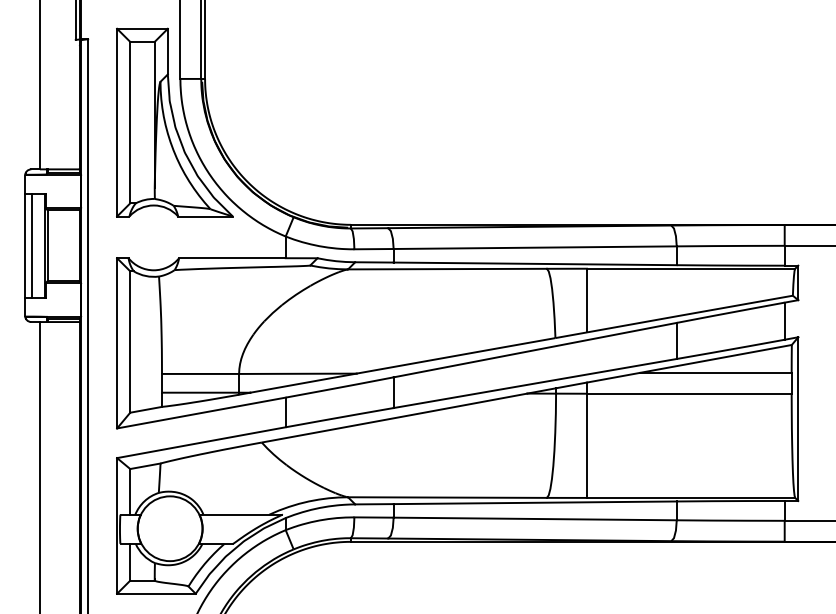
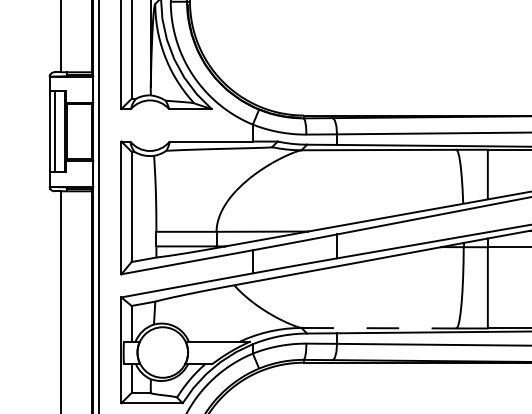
line: (448, 497) -> (379, 328), solid -> dashed

